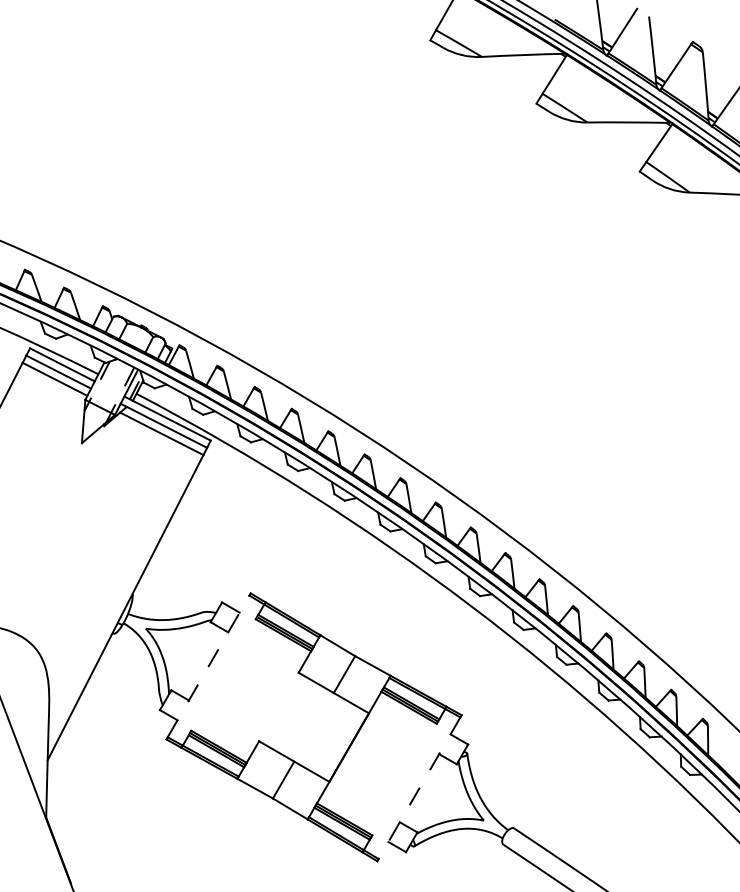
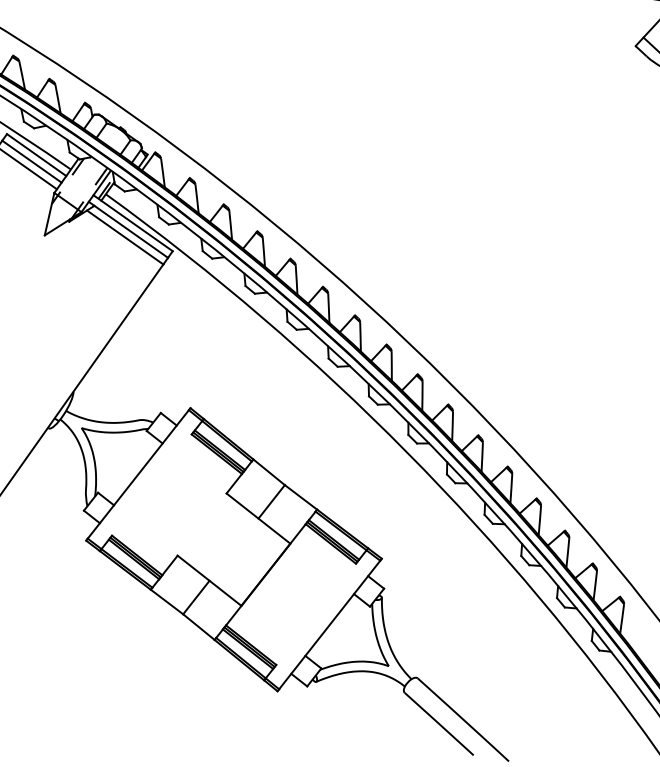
line: (208, 666) -> (138, 474), dashed -> solid
line: (419, 788) -> (329, 625), dashed -> solid

